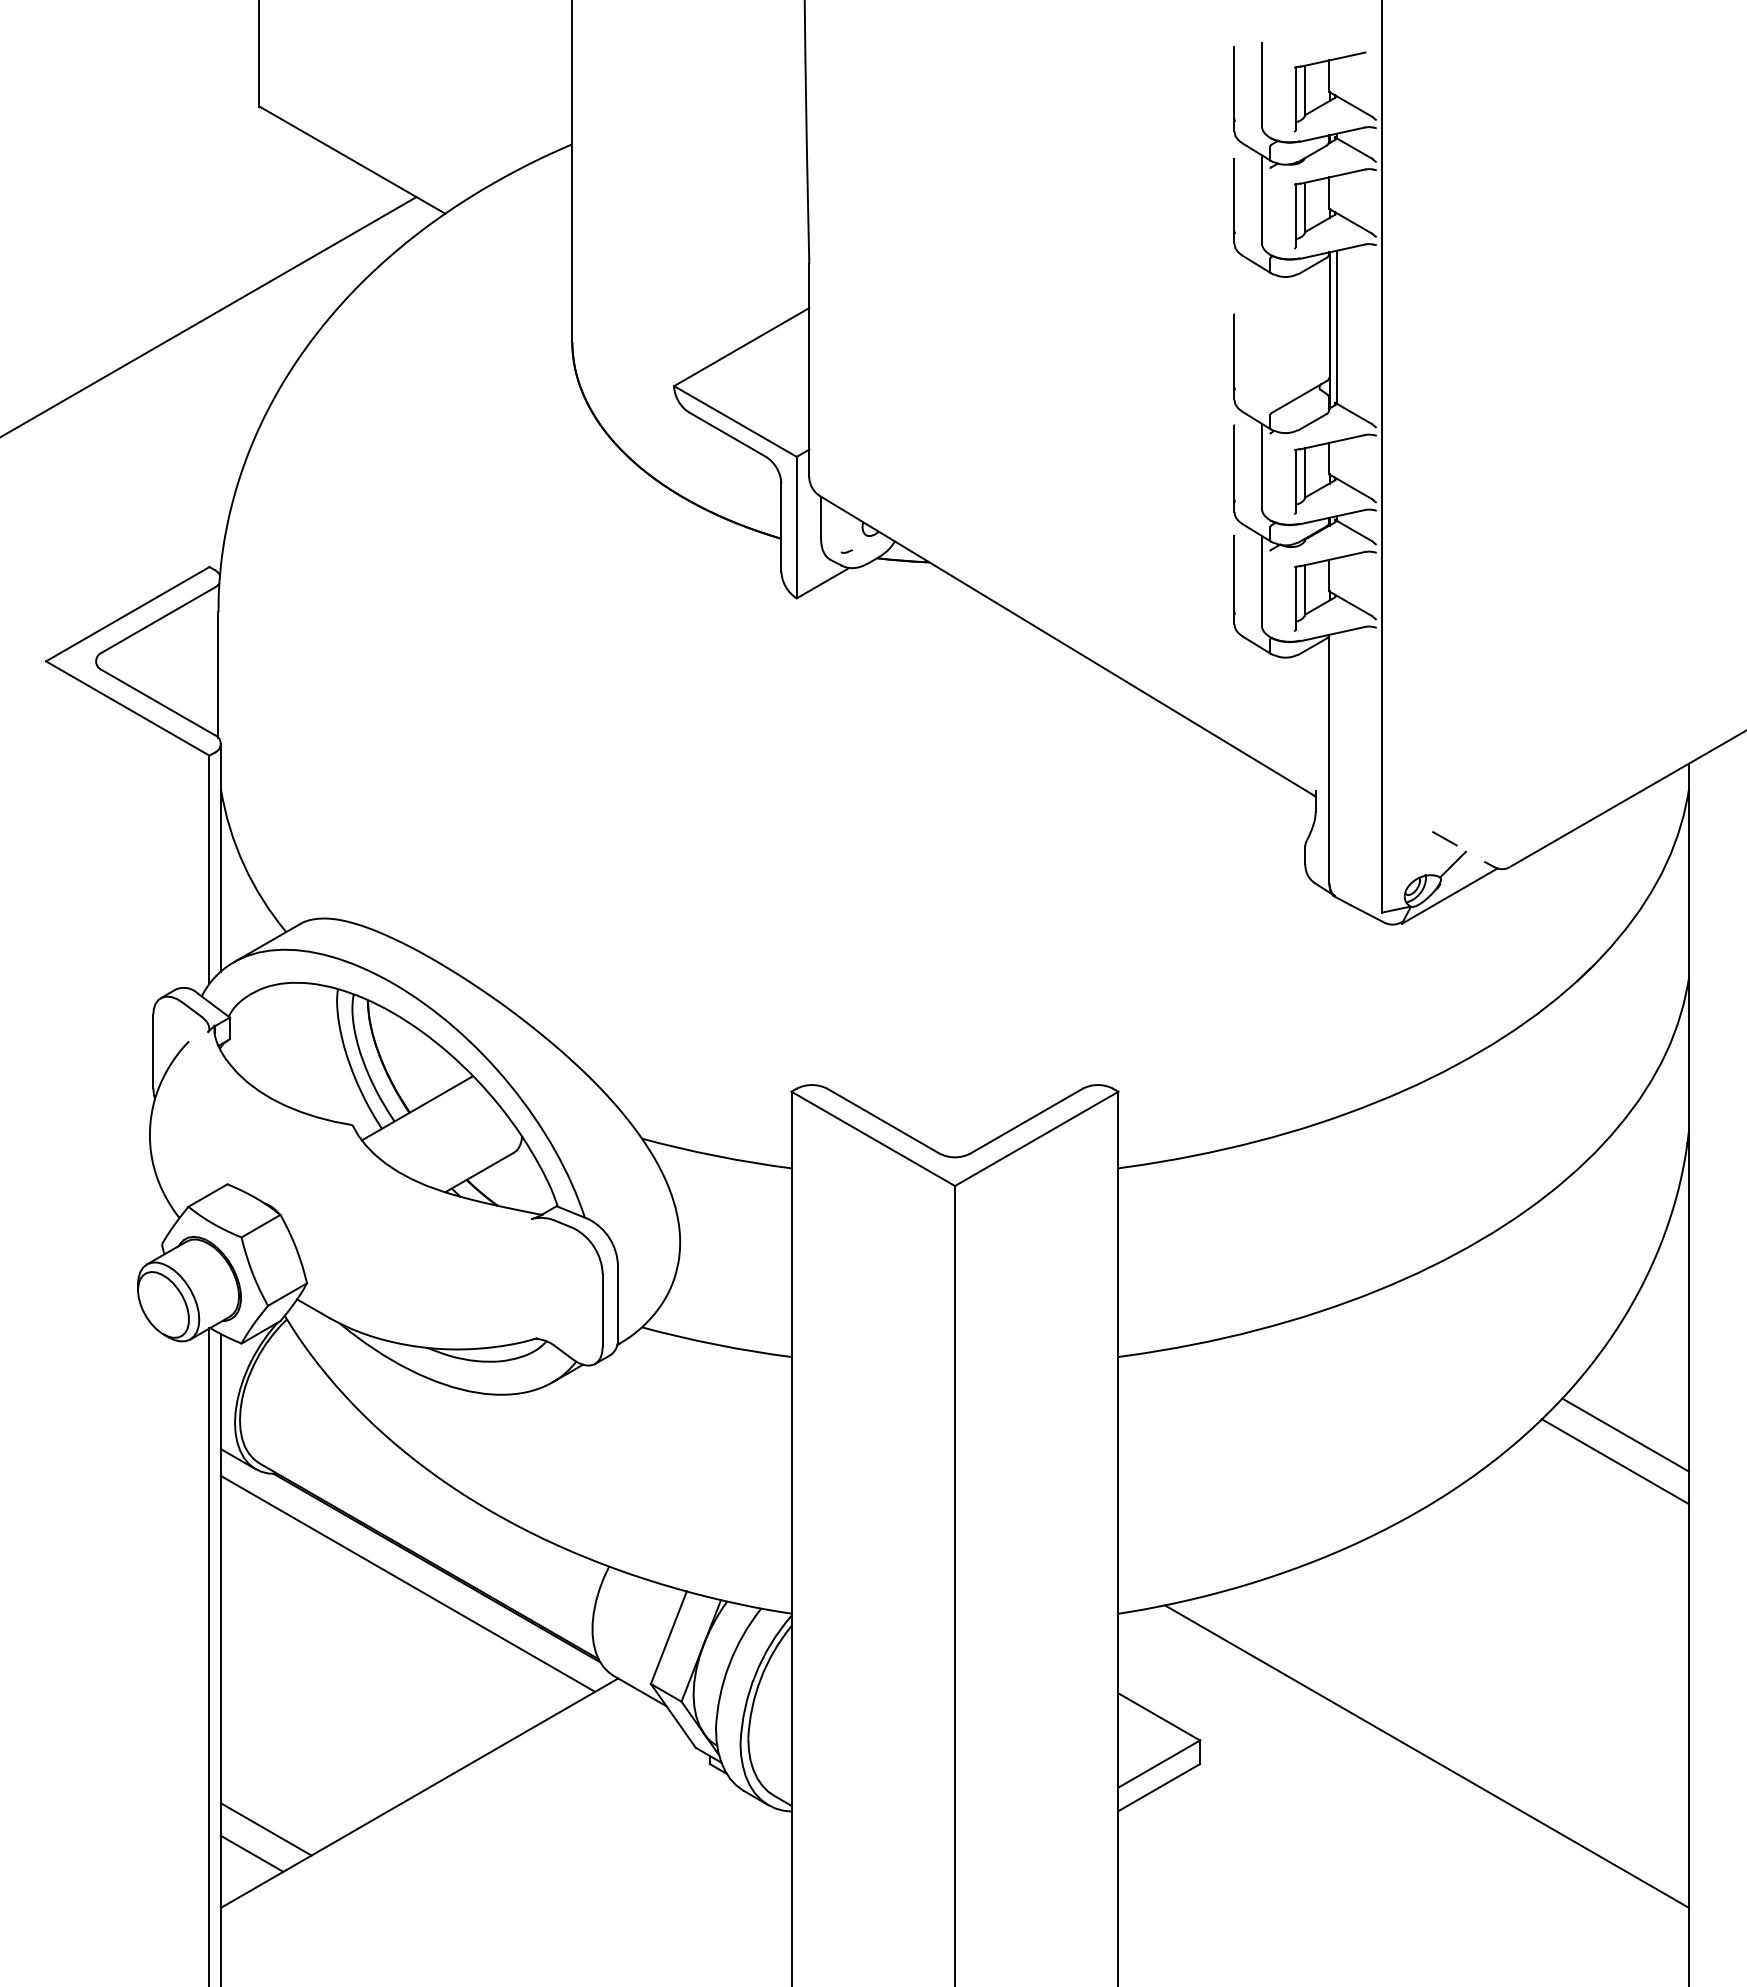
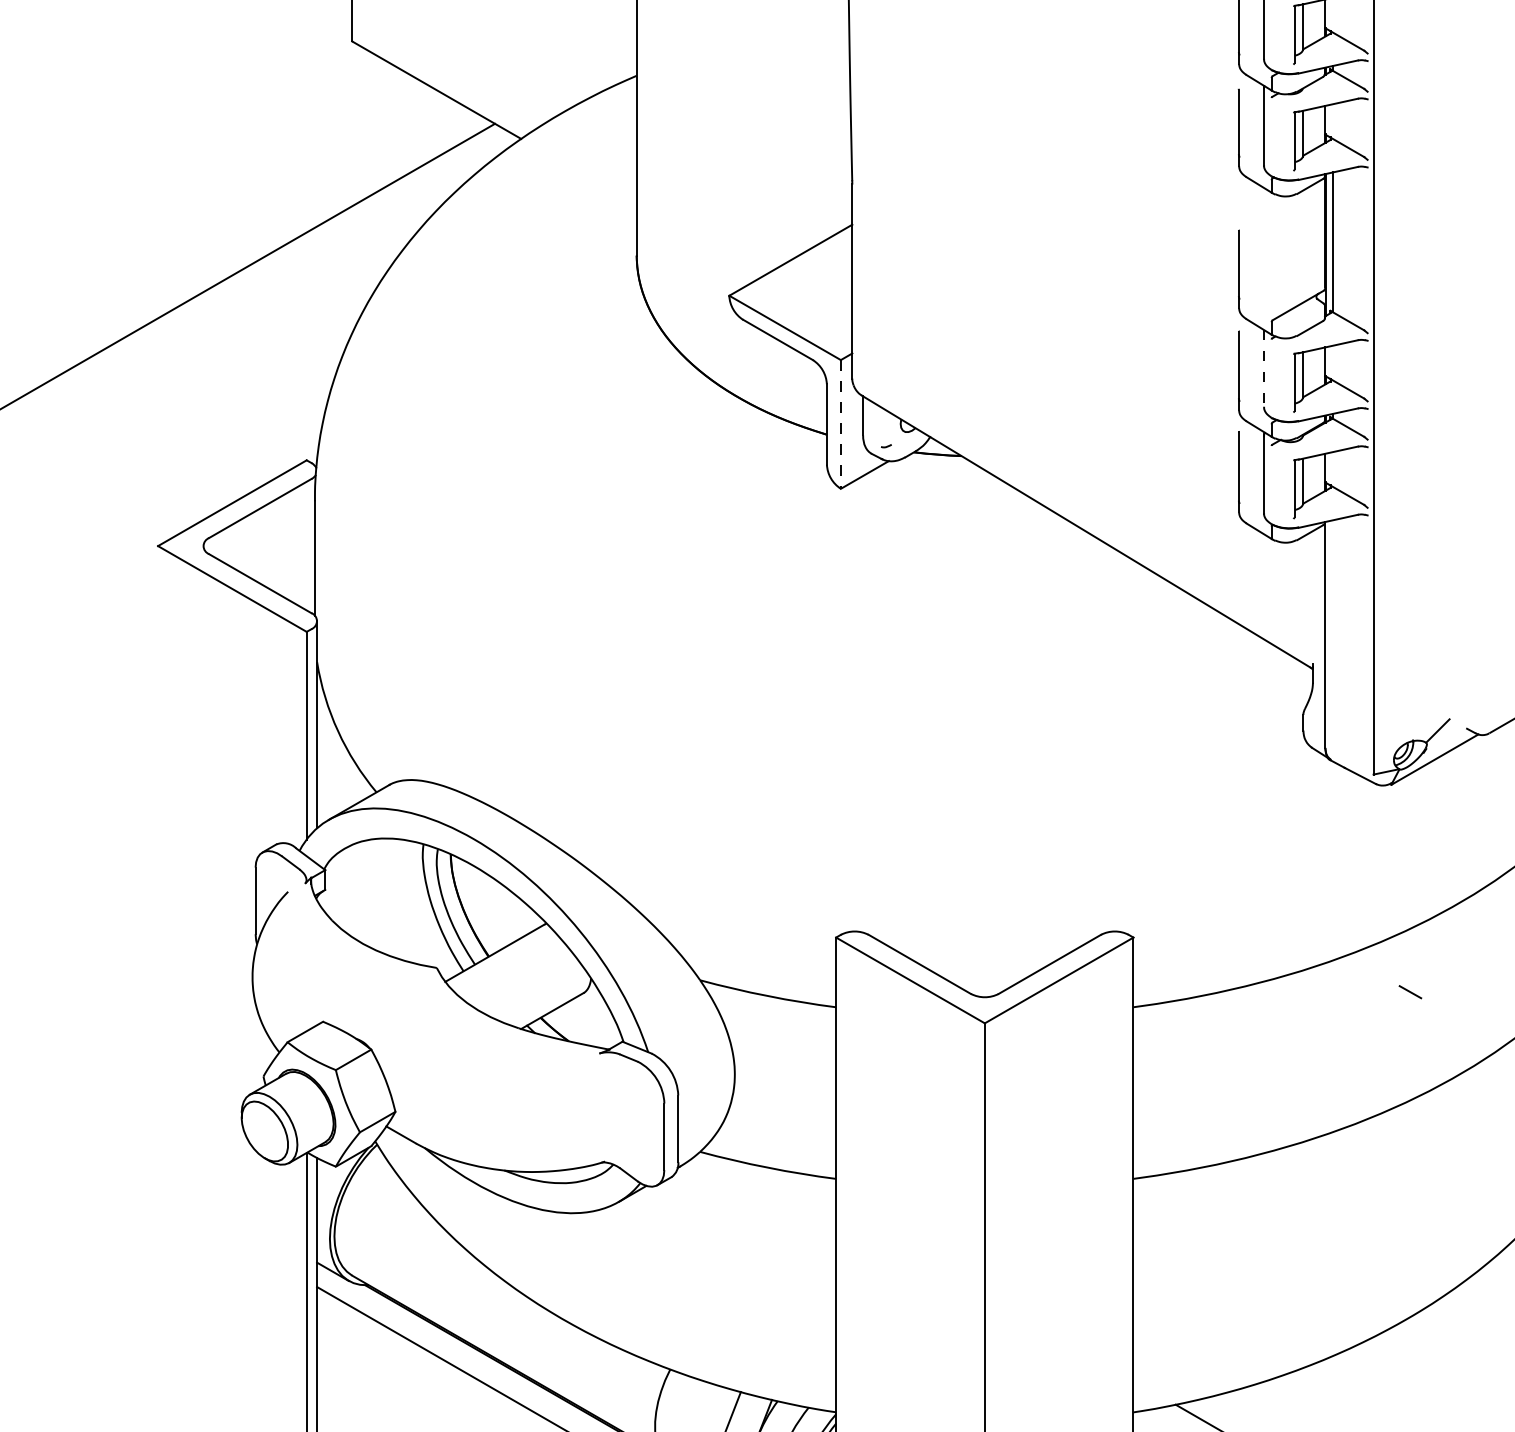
line: (1261, 466) -> (1263, 368), solid -> dashed
line: (796, 527) -> (840, 424), solid -> dashed
line: (1444, 838) -> (1410, 991), moved

